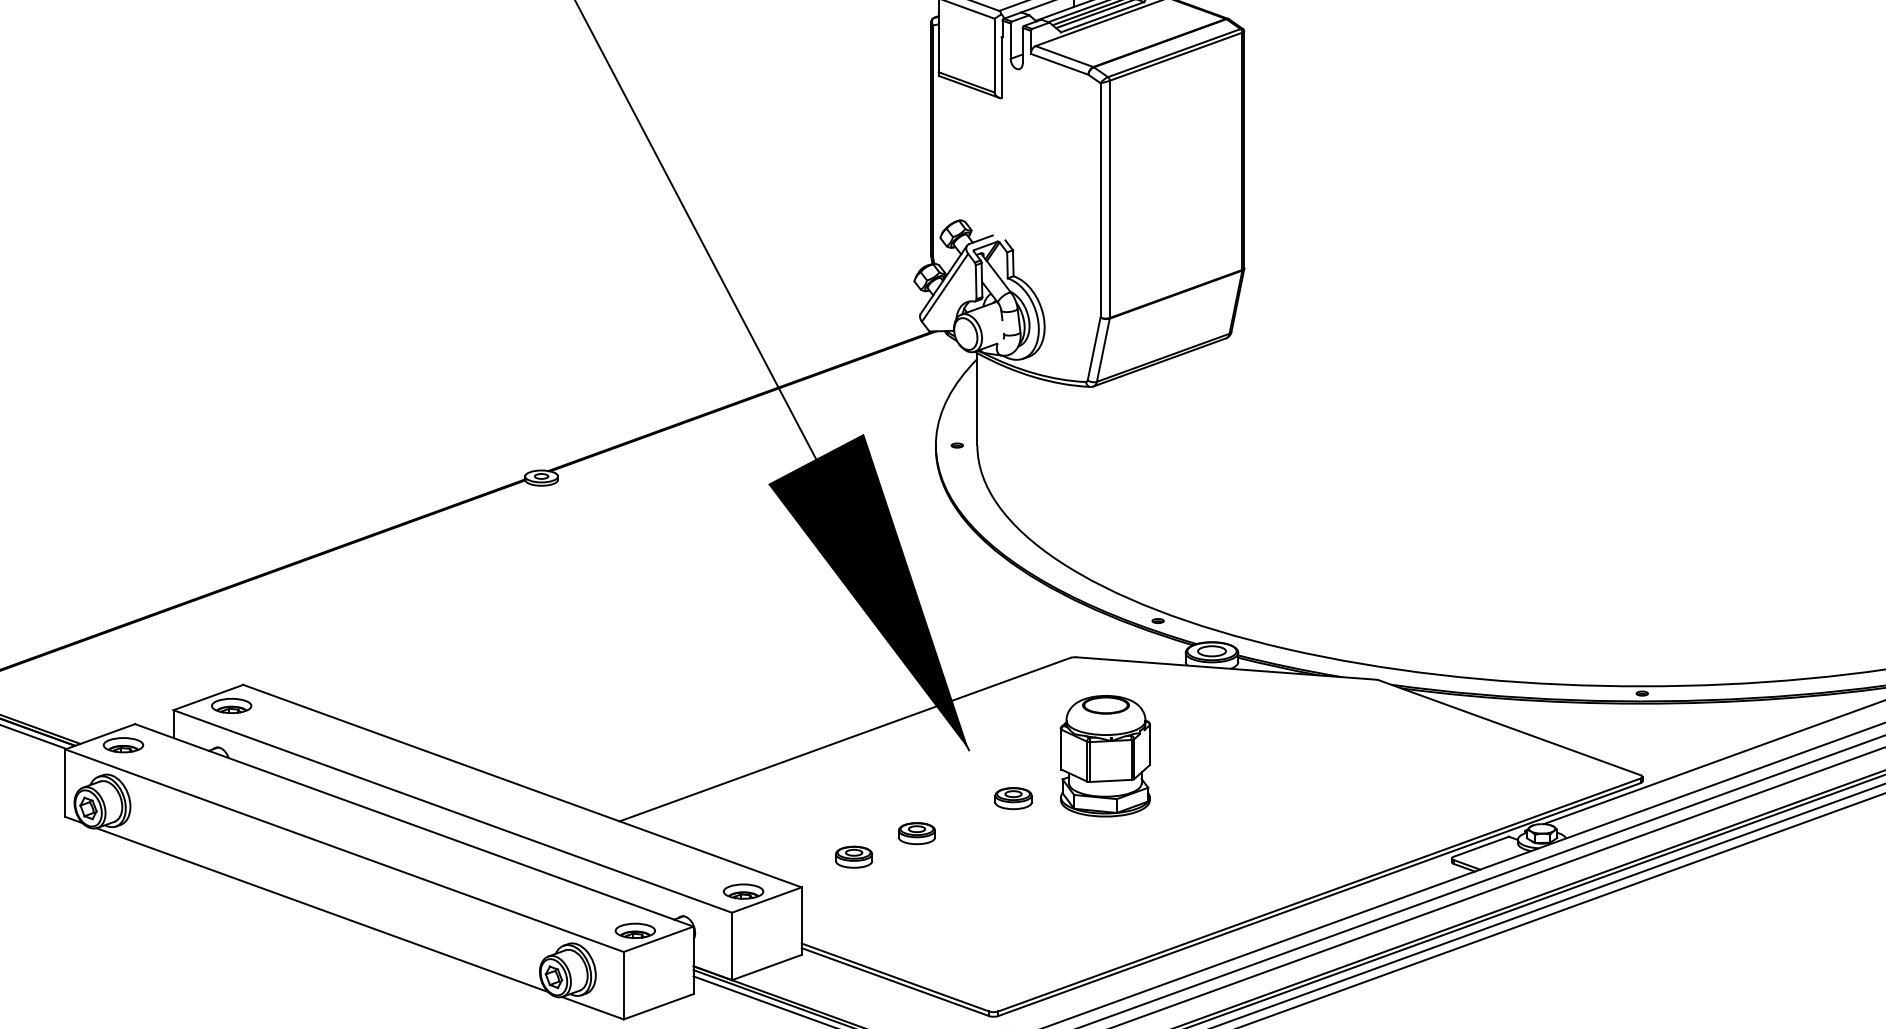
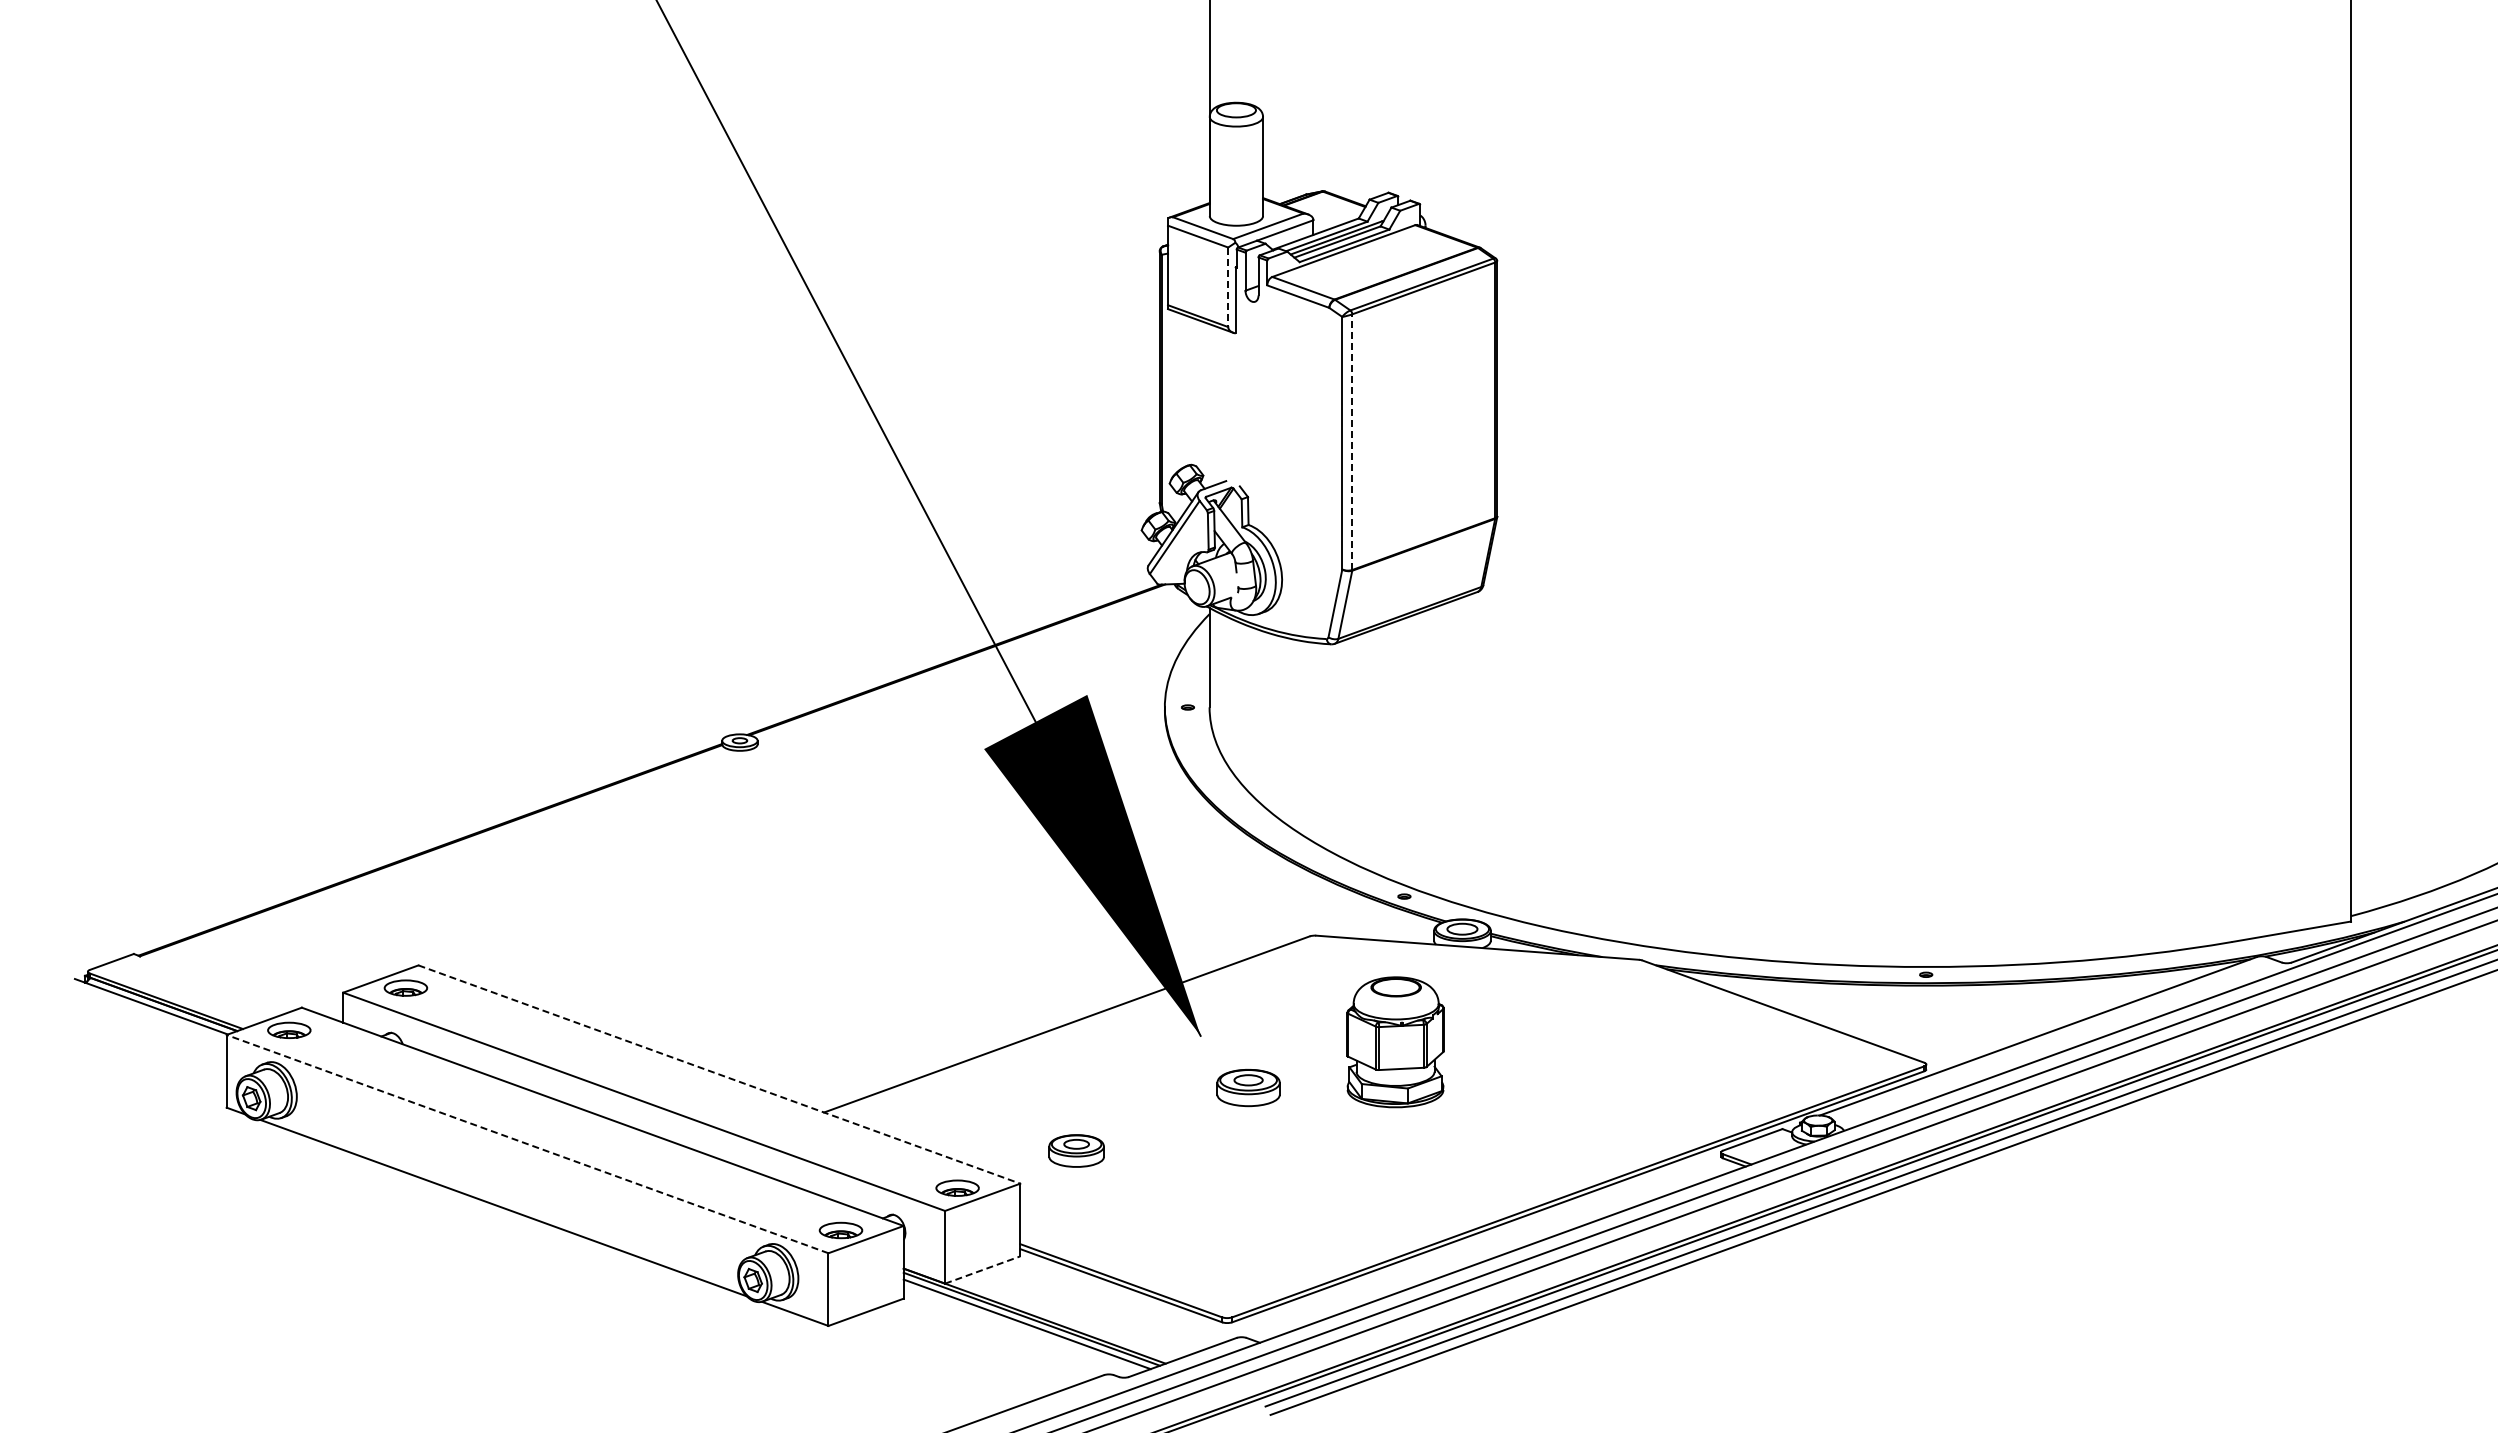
line: (994, 55) -> (1228, 287), solid -> dashed
line: (1109, 199) -> (1352, 442), solid -> dashed
part: (1105, 756) -> (1395, 1042), moved
line: (522, 786) -> (719, 1074), solid -> dashed
part: (1013, 798) -> (1248, 1087), size x1.6
part: (916, 833) -> (1144, 1125), removed
line: (344, 850) -> (527, 1143), solid -> dashed
part: (853, 857) -> (1076, 1151), size x1.4
line: (767, 967) -> (983, 1269), solid -> dashed

